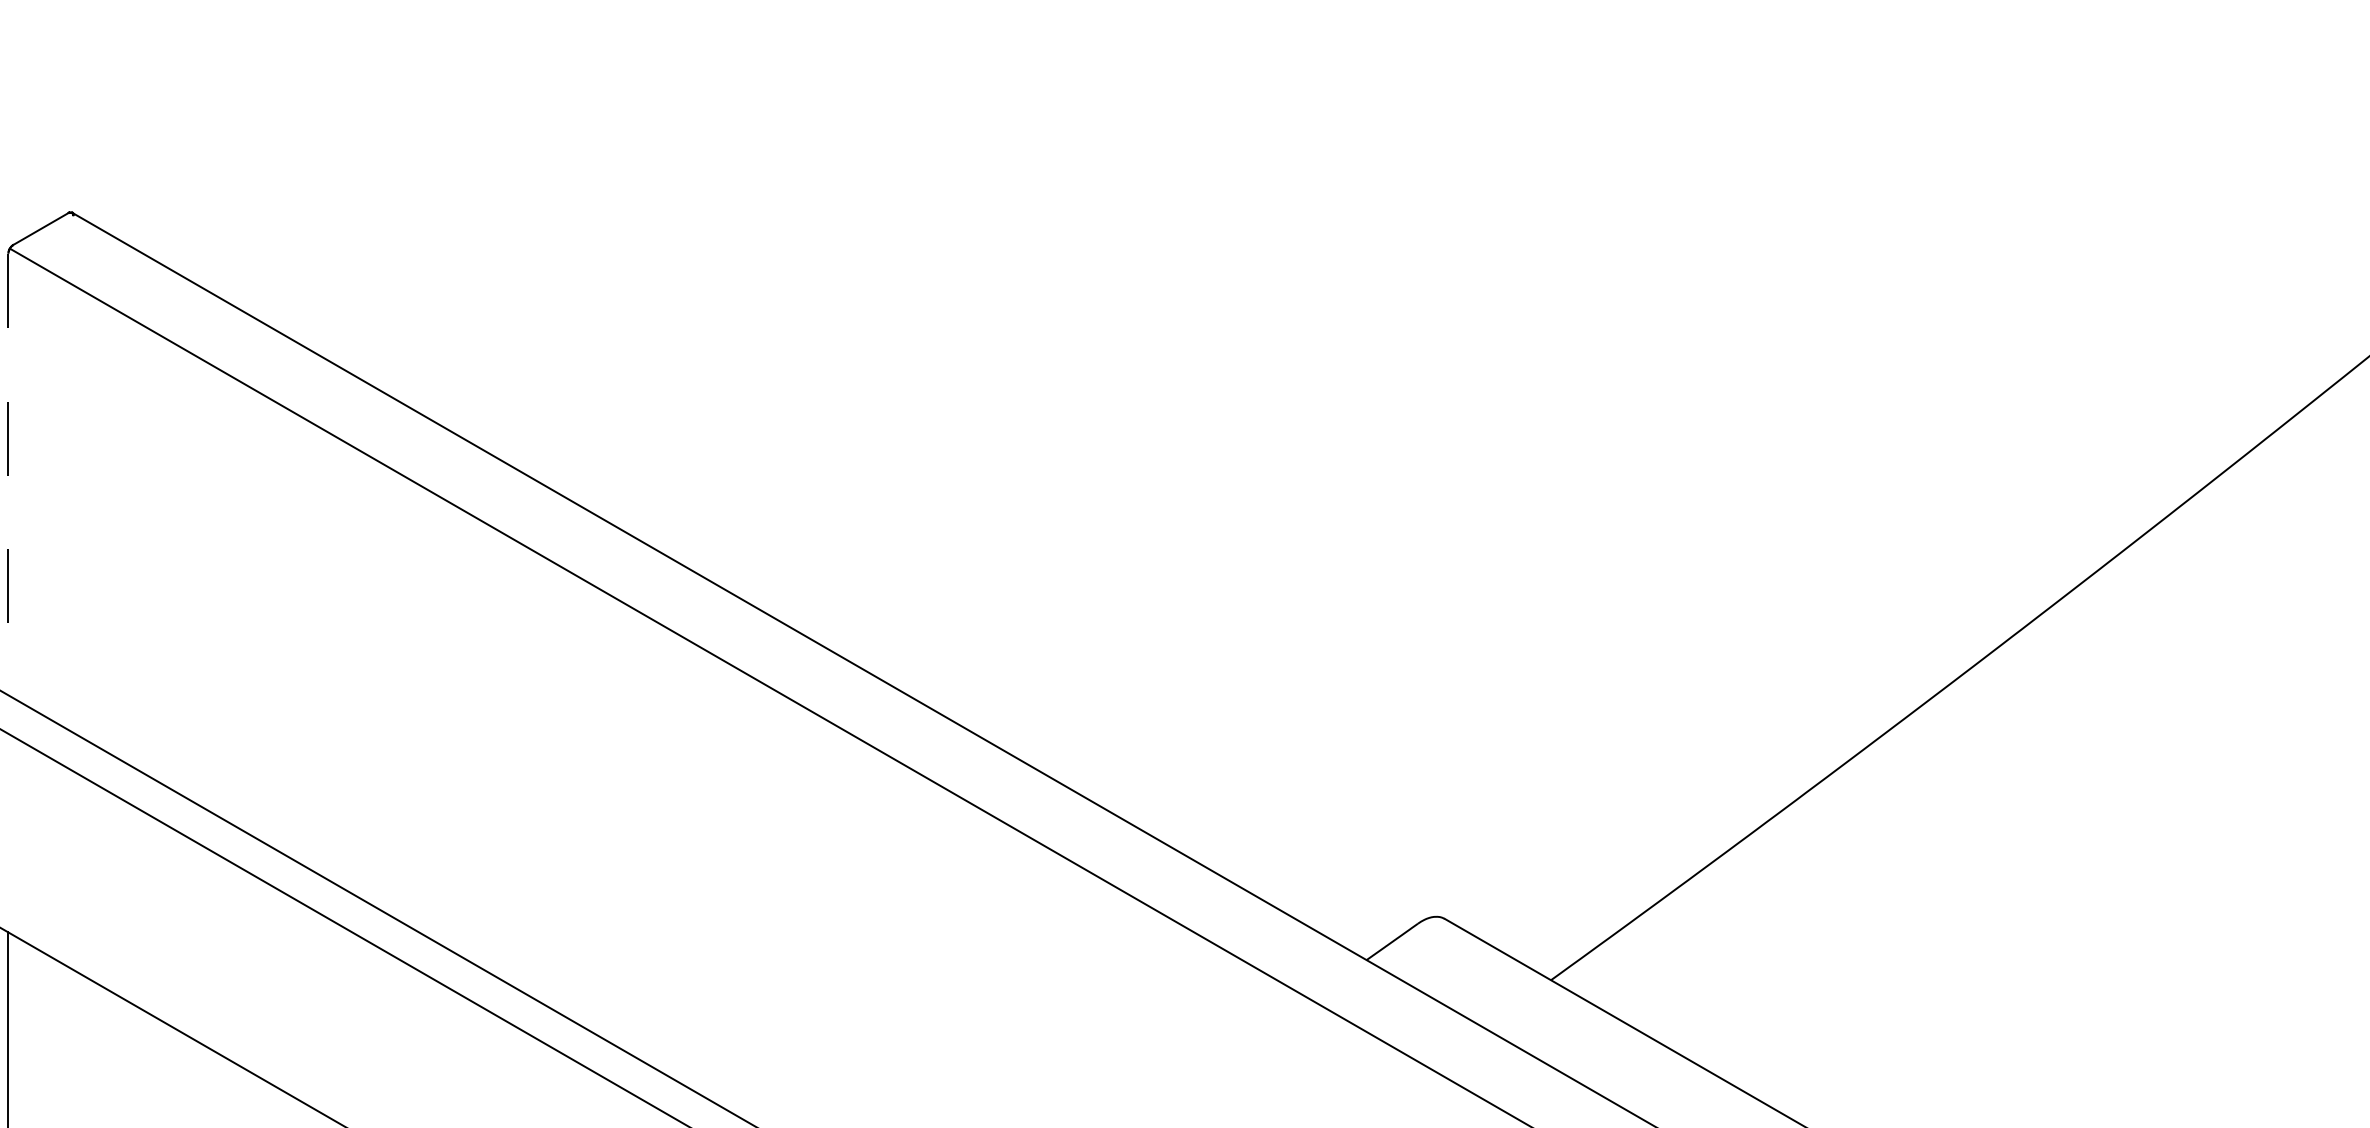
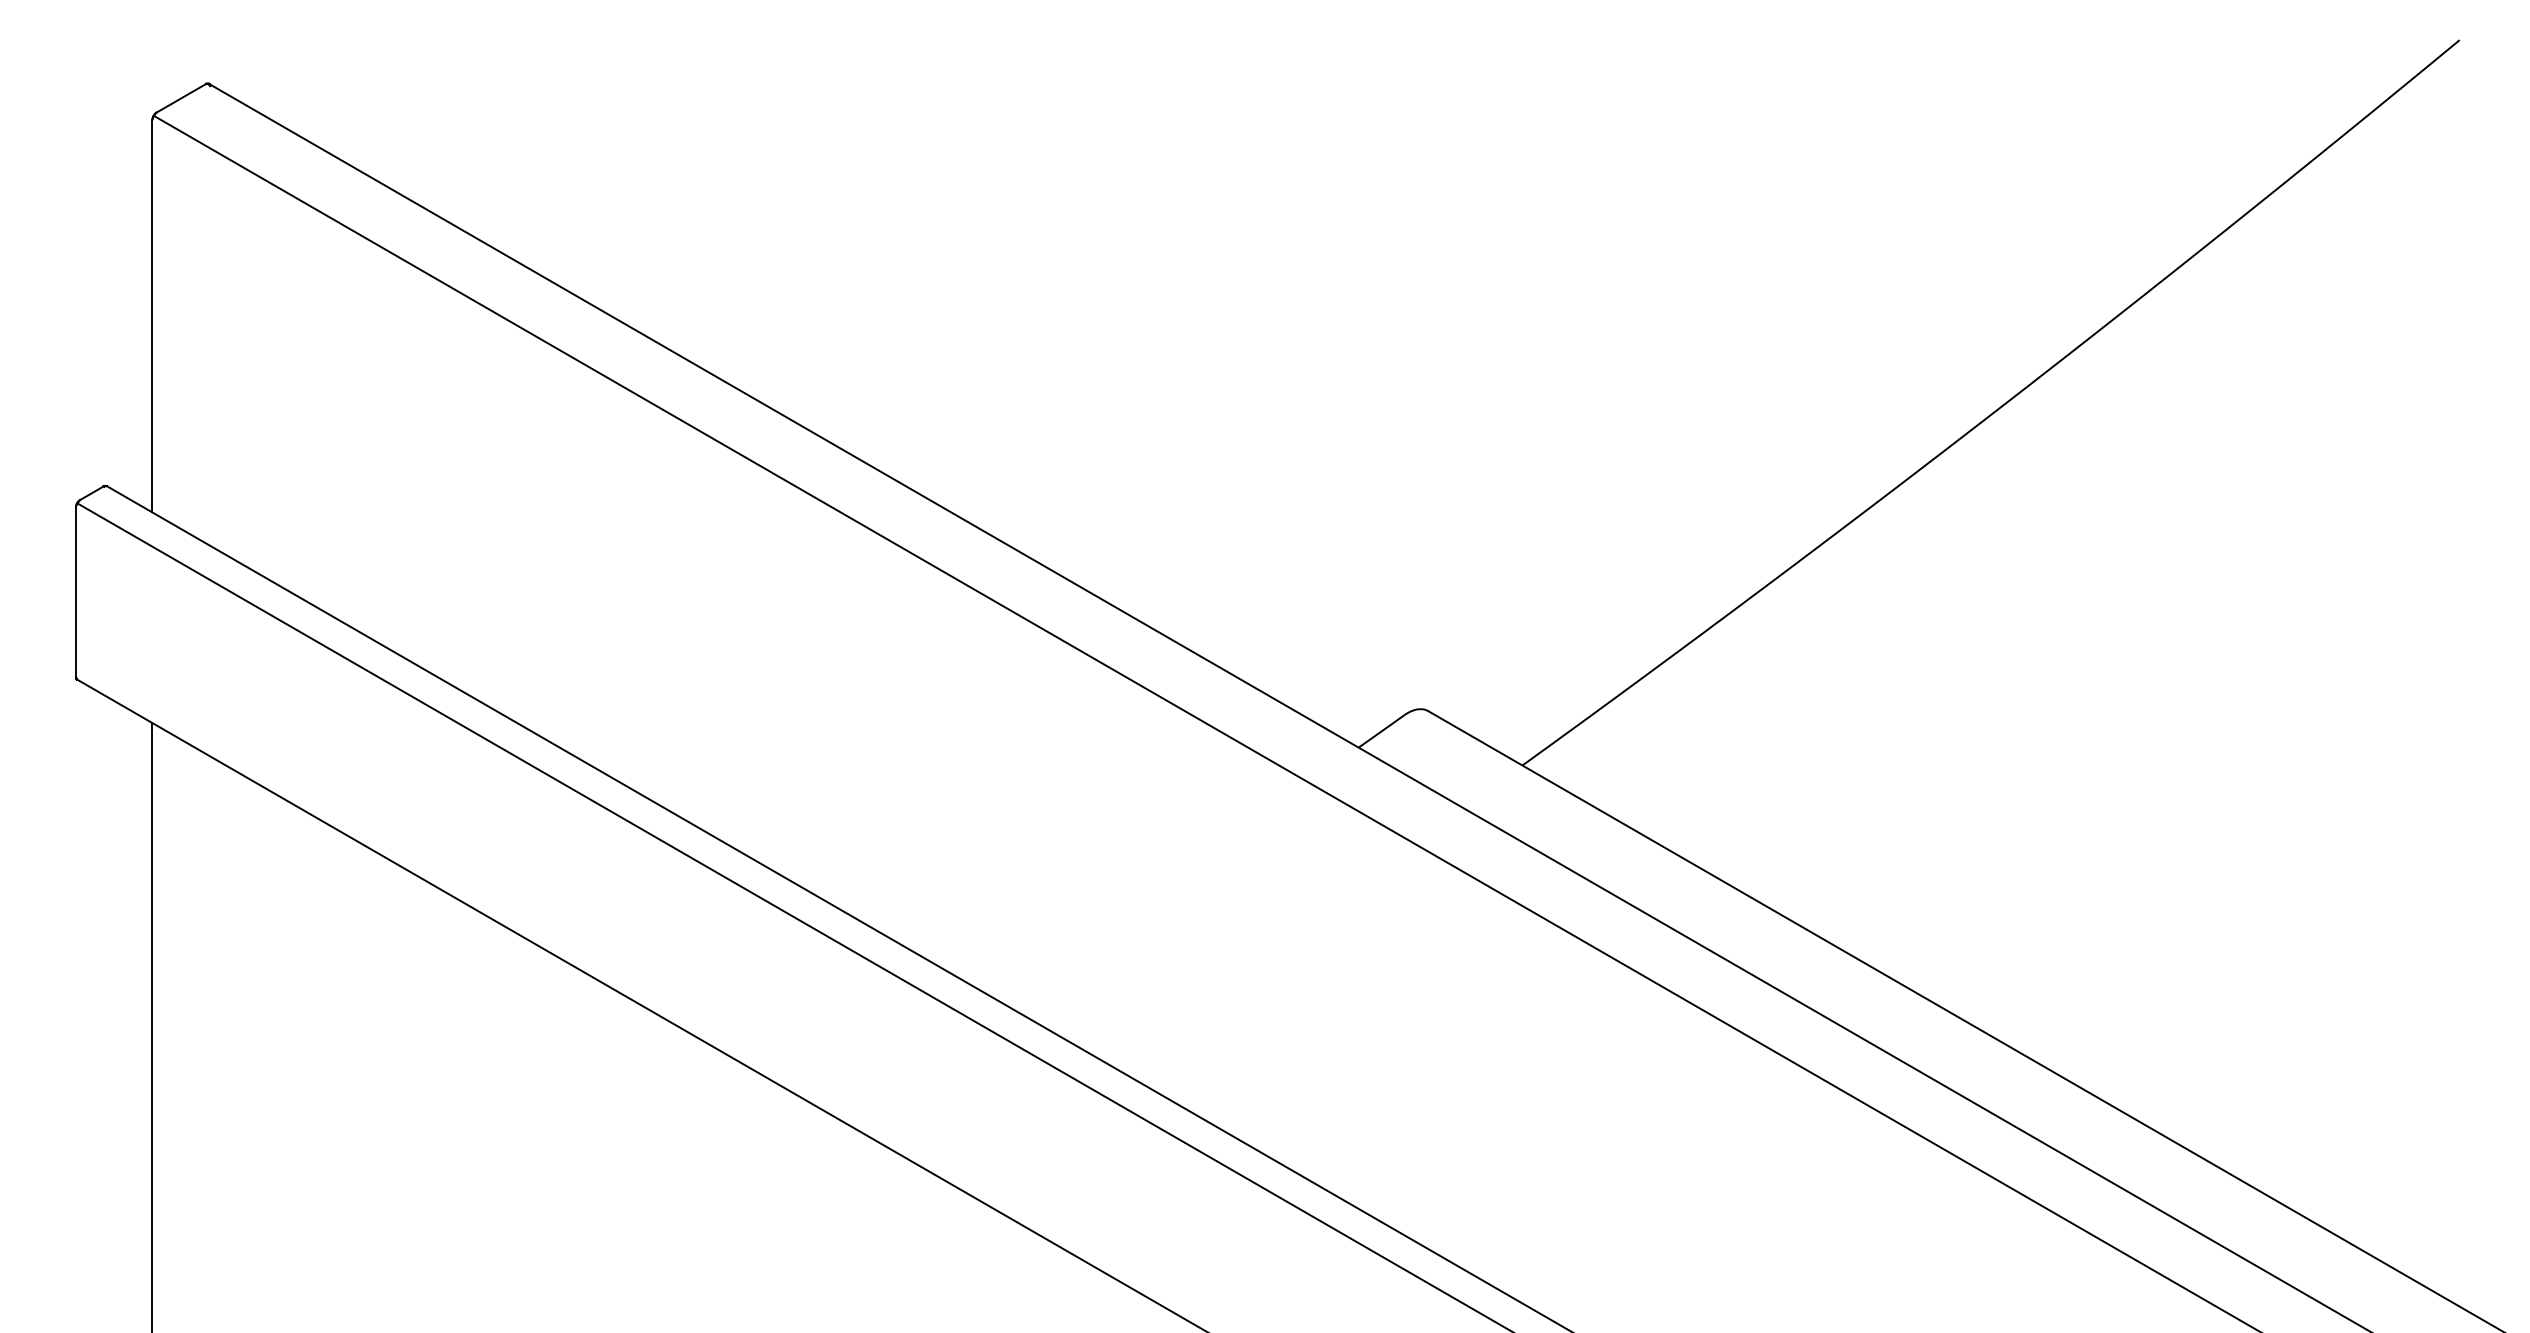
line: (8, 474) -> (152, 316), dashed -> solid

